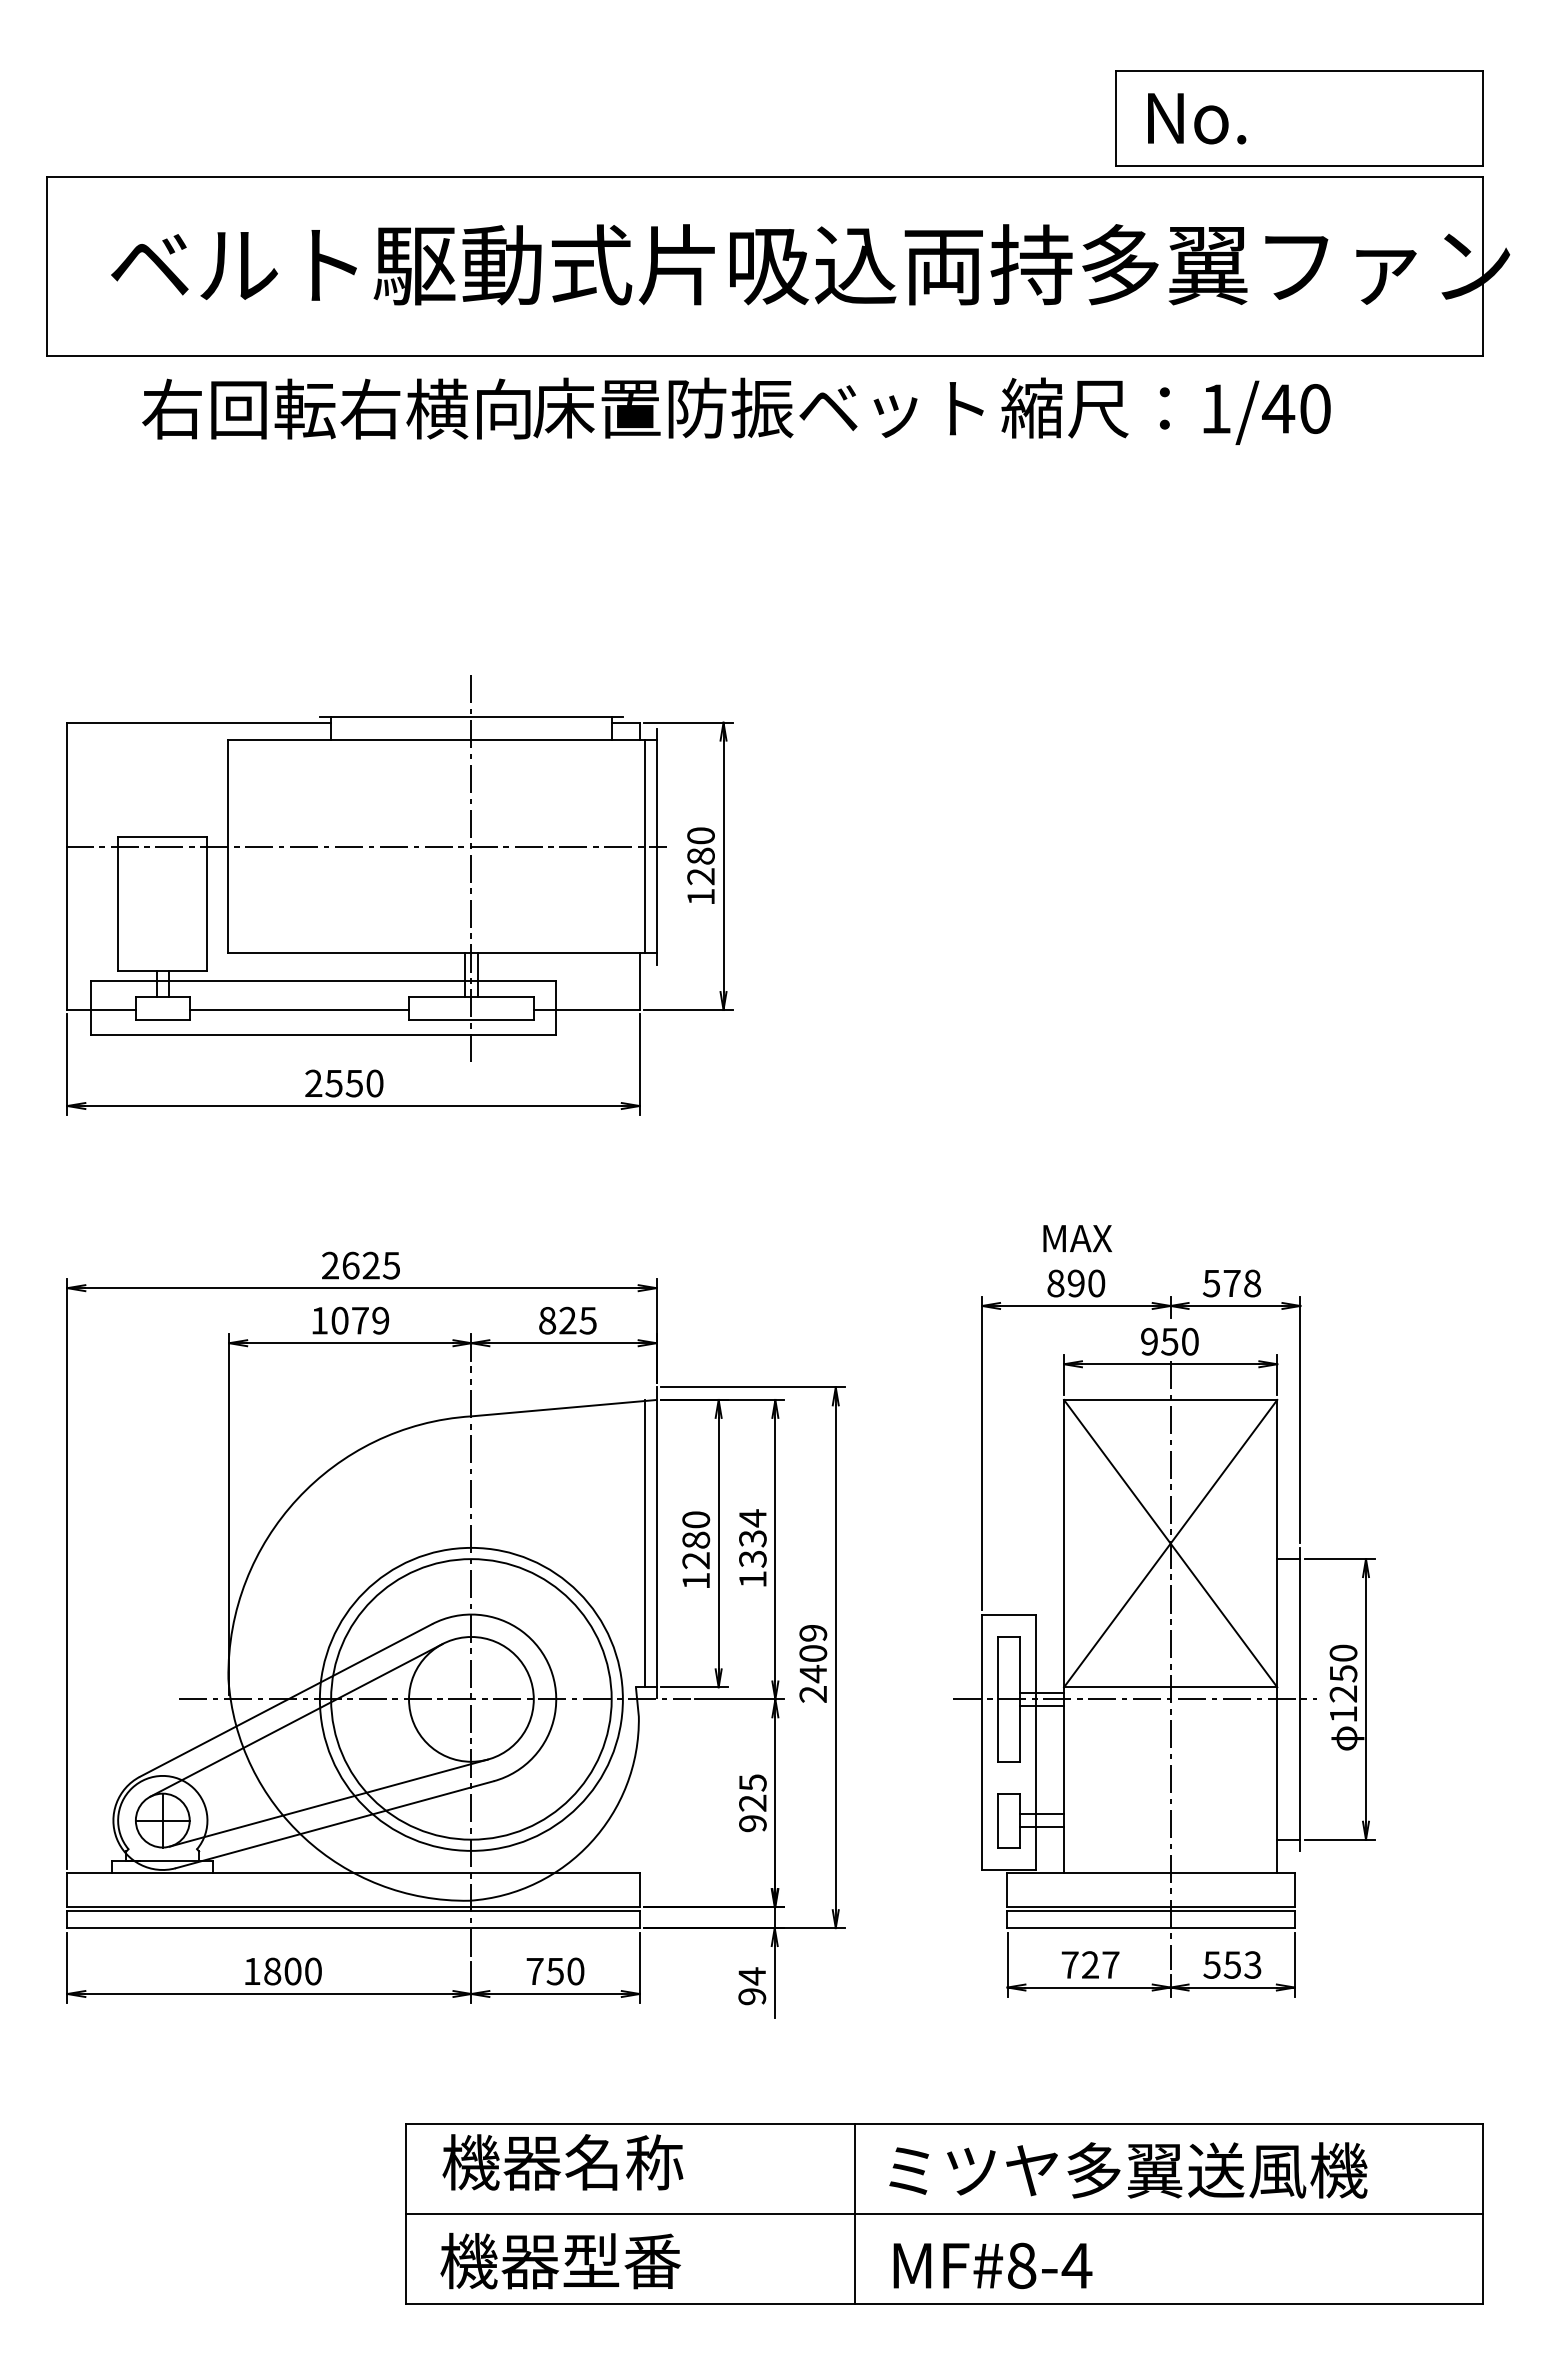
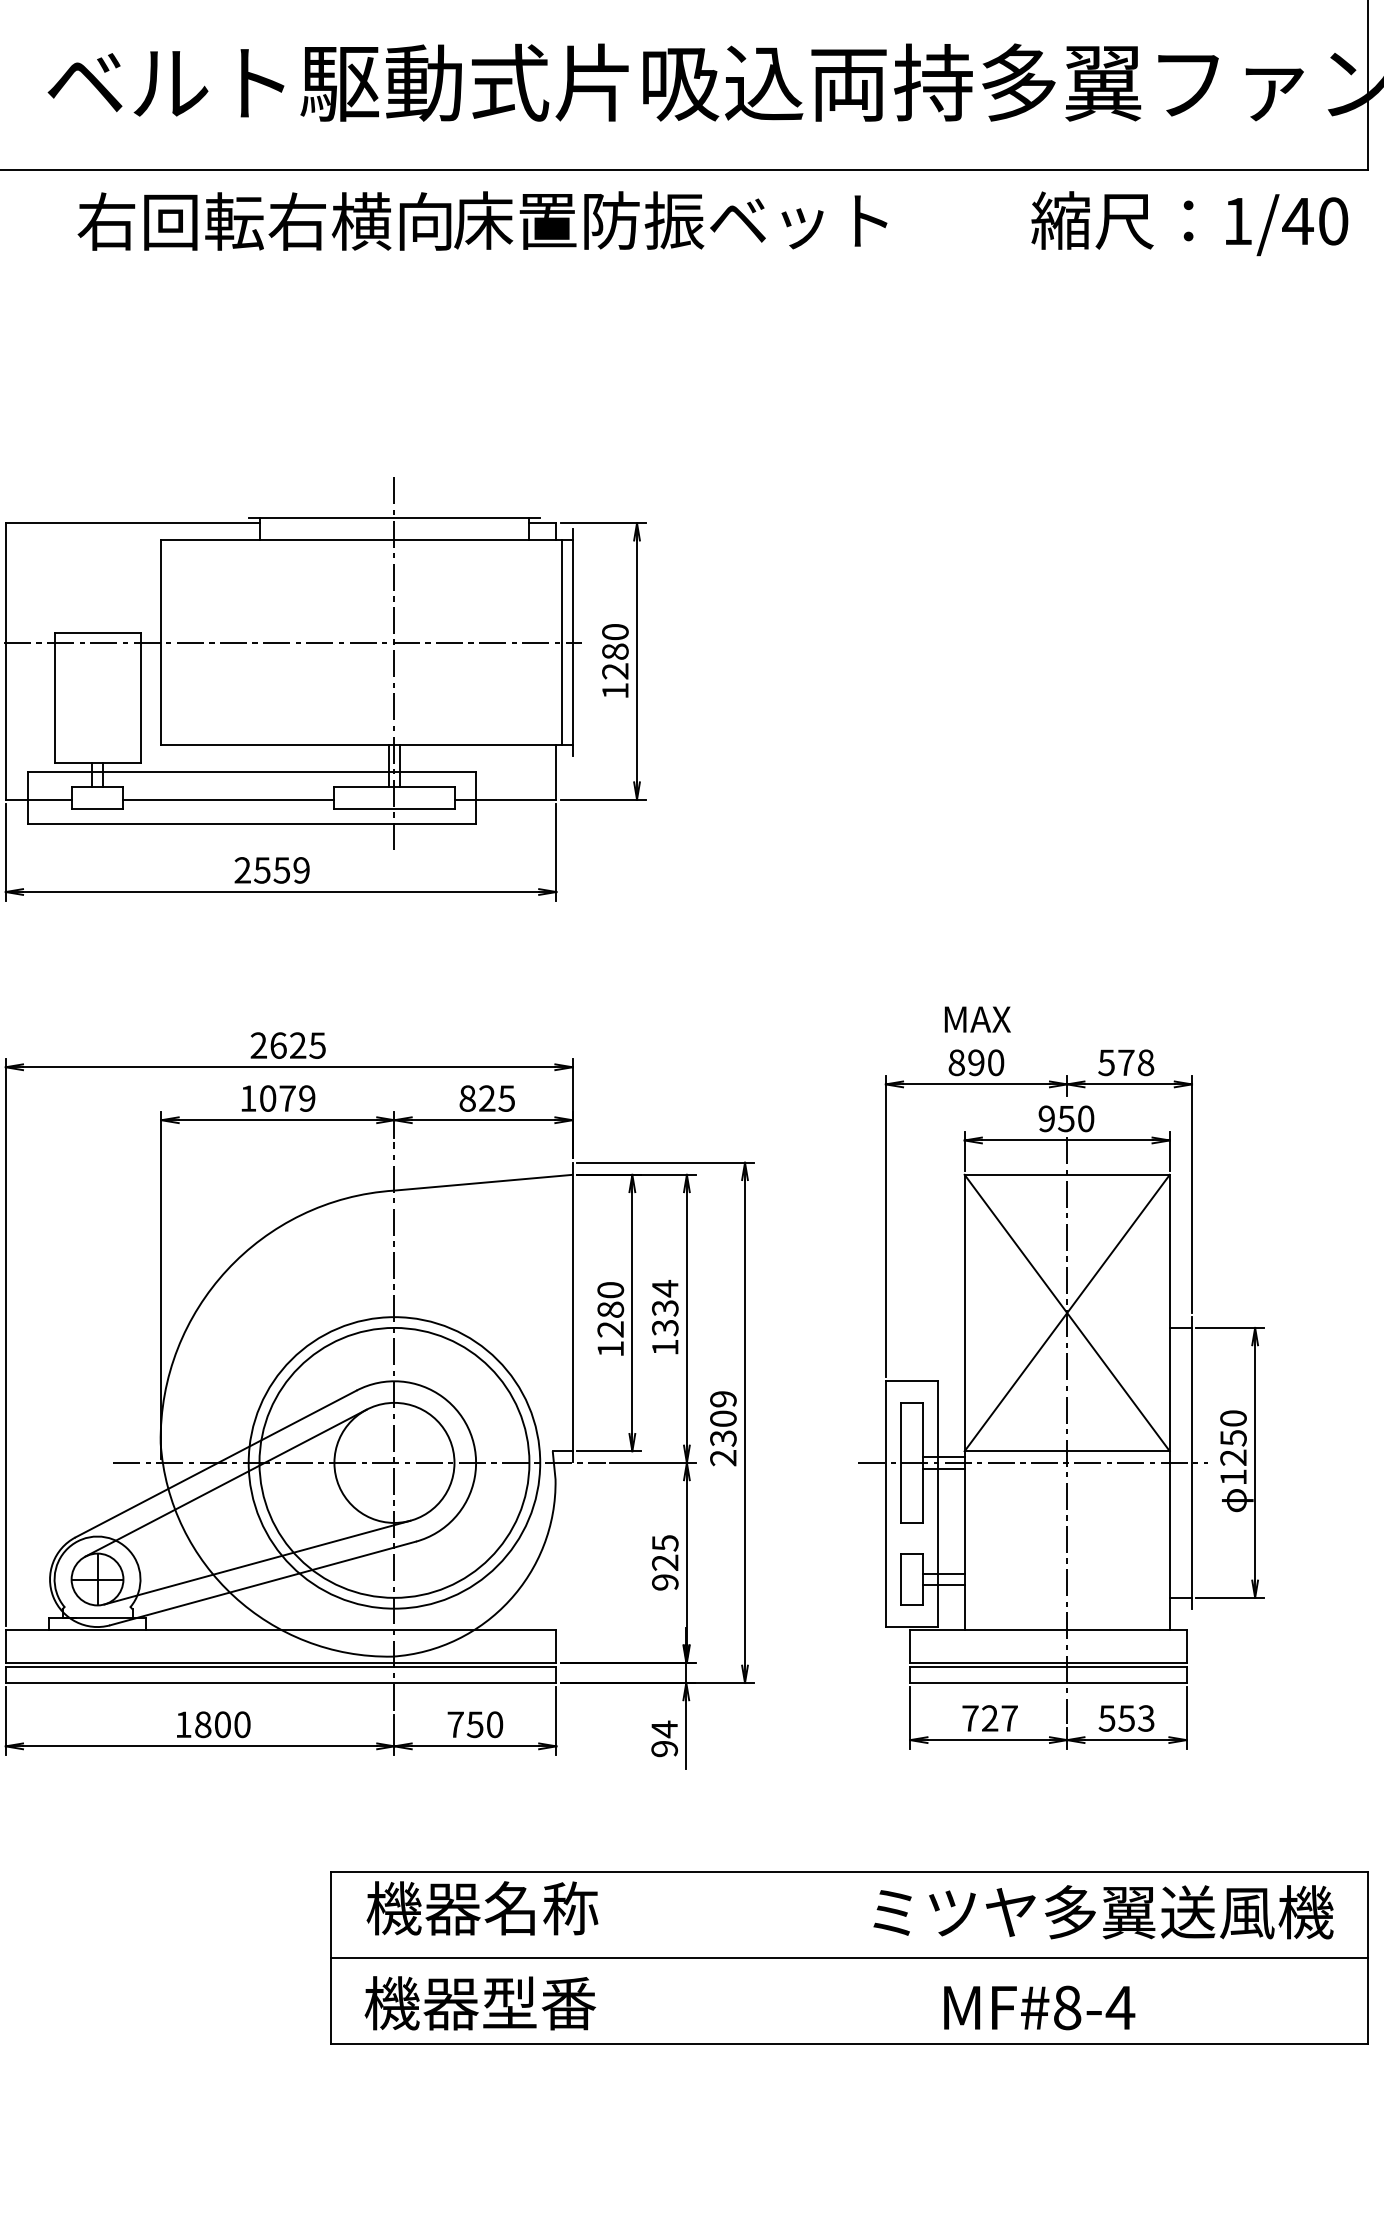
text: (1165, 410) -> (1189, 222), moved
text: (374, 1083) -> (301, 870), 2550 -> 2559
line: (645, 1543) -> (561, 1312), removed
text: (813, 1673) -> (723, 1437), 2409 -> 2309
text: (1128, 2170) -> (1103, 1912), moved
line: (854, 2213) -> (763, 1957), removed
text: (992, 2265) -> (1039, 2007), moved

